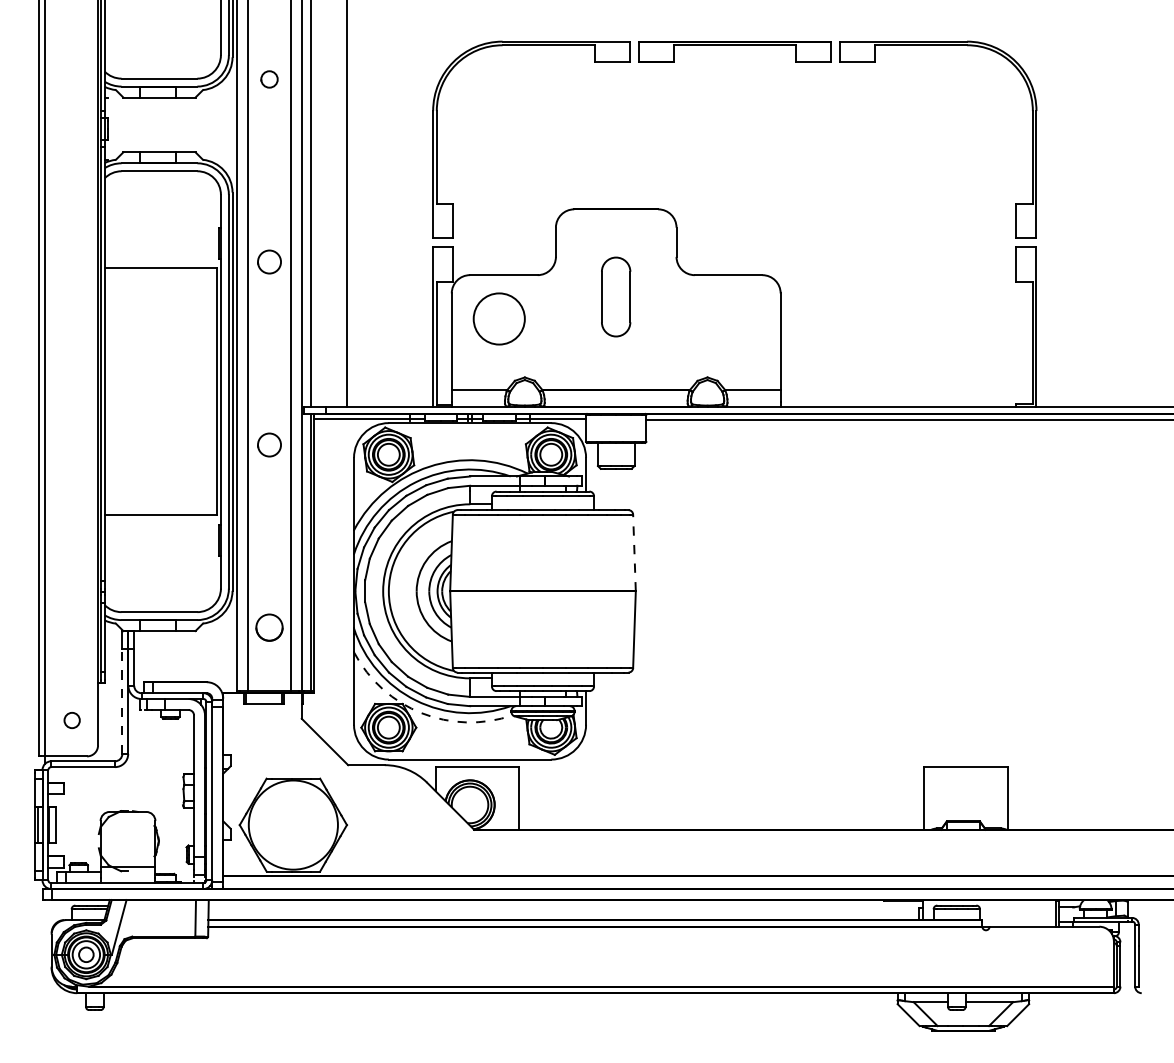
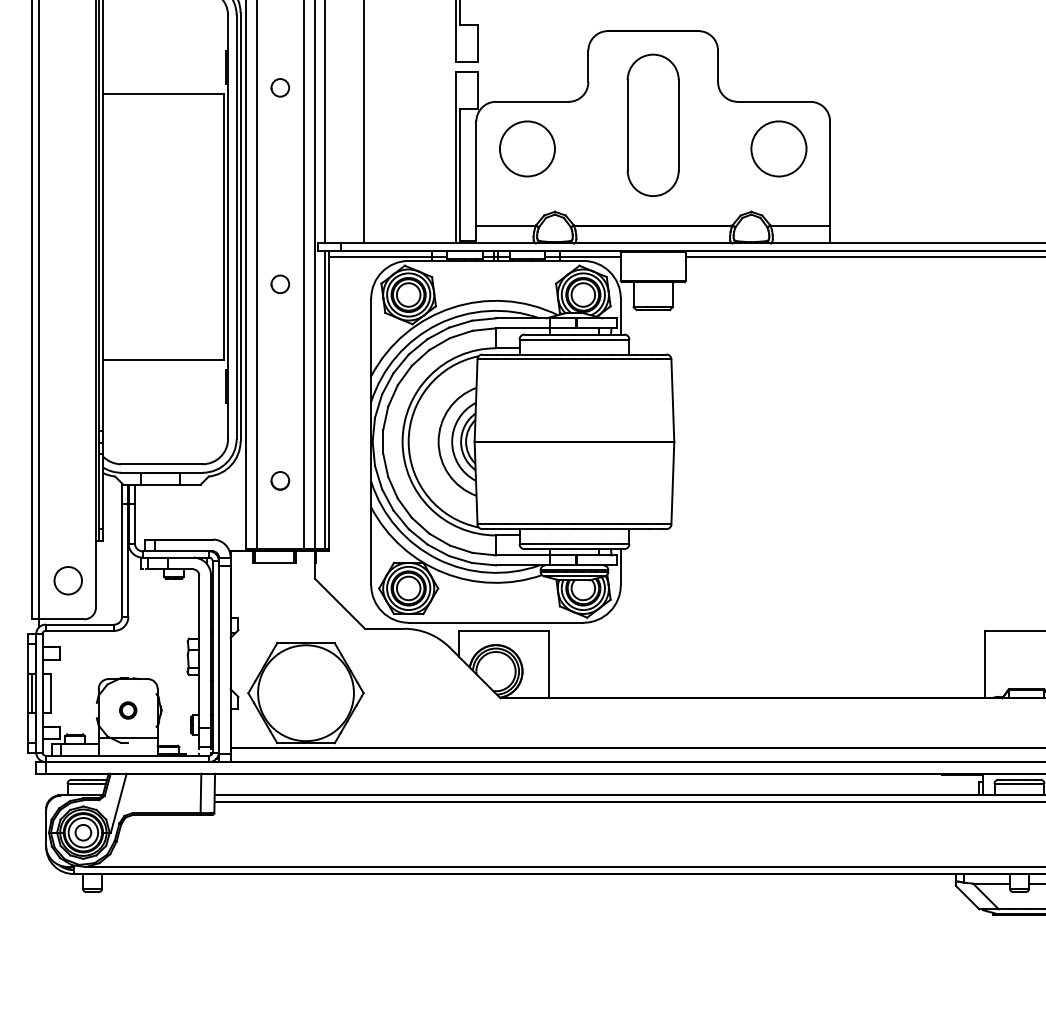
circle: (269, 262) -> (280, 88), size x0.71
part: (615, 296) -> (652, 124), size x1.67
circle: (732, 318) -> (778, 148), added
circle: (269, 444) -> (280, 283), size x0.71
line: (634, 552) -> (672, 400), dashed -> solid
circle: (269, 627) -> (280, 480), size x0.62
line: (122, 701) -> (122, 560), dashed -> solid
arc: (421, 713) -> (443, 573), dashed -> solid
circle: (71, 720) -> (67, 580), size x1.67
circle: (127, 840) -> (127, 709), added

